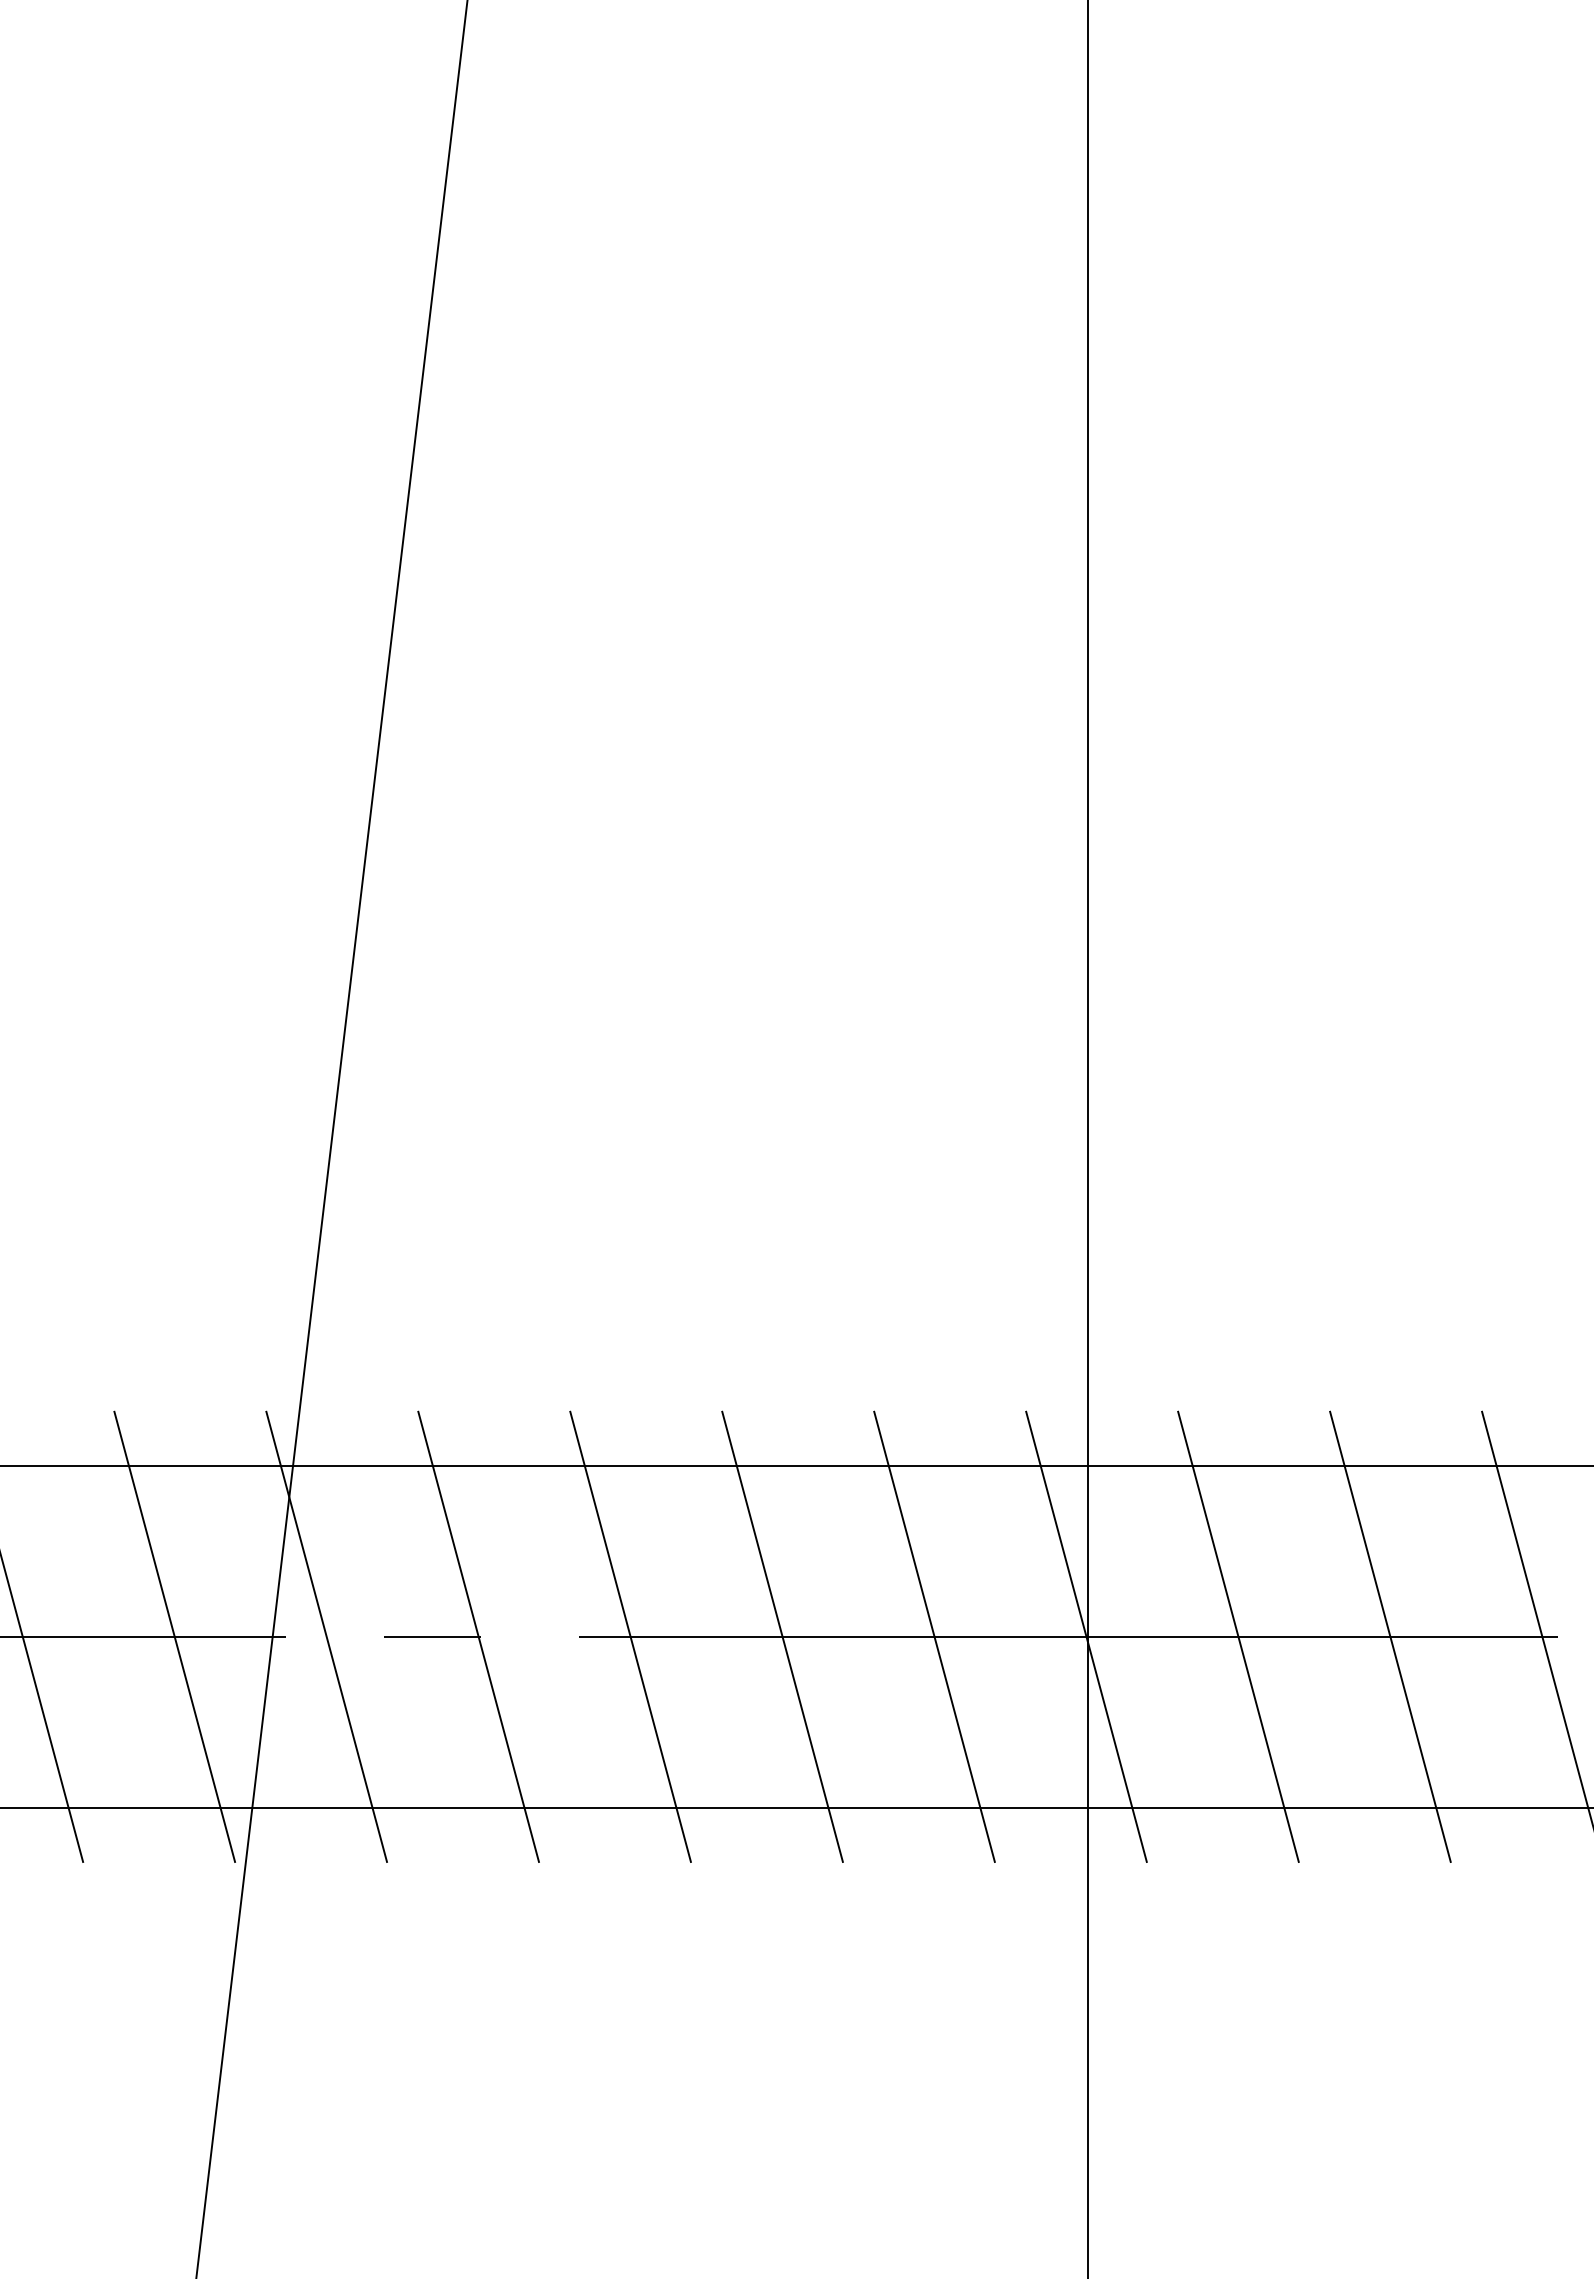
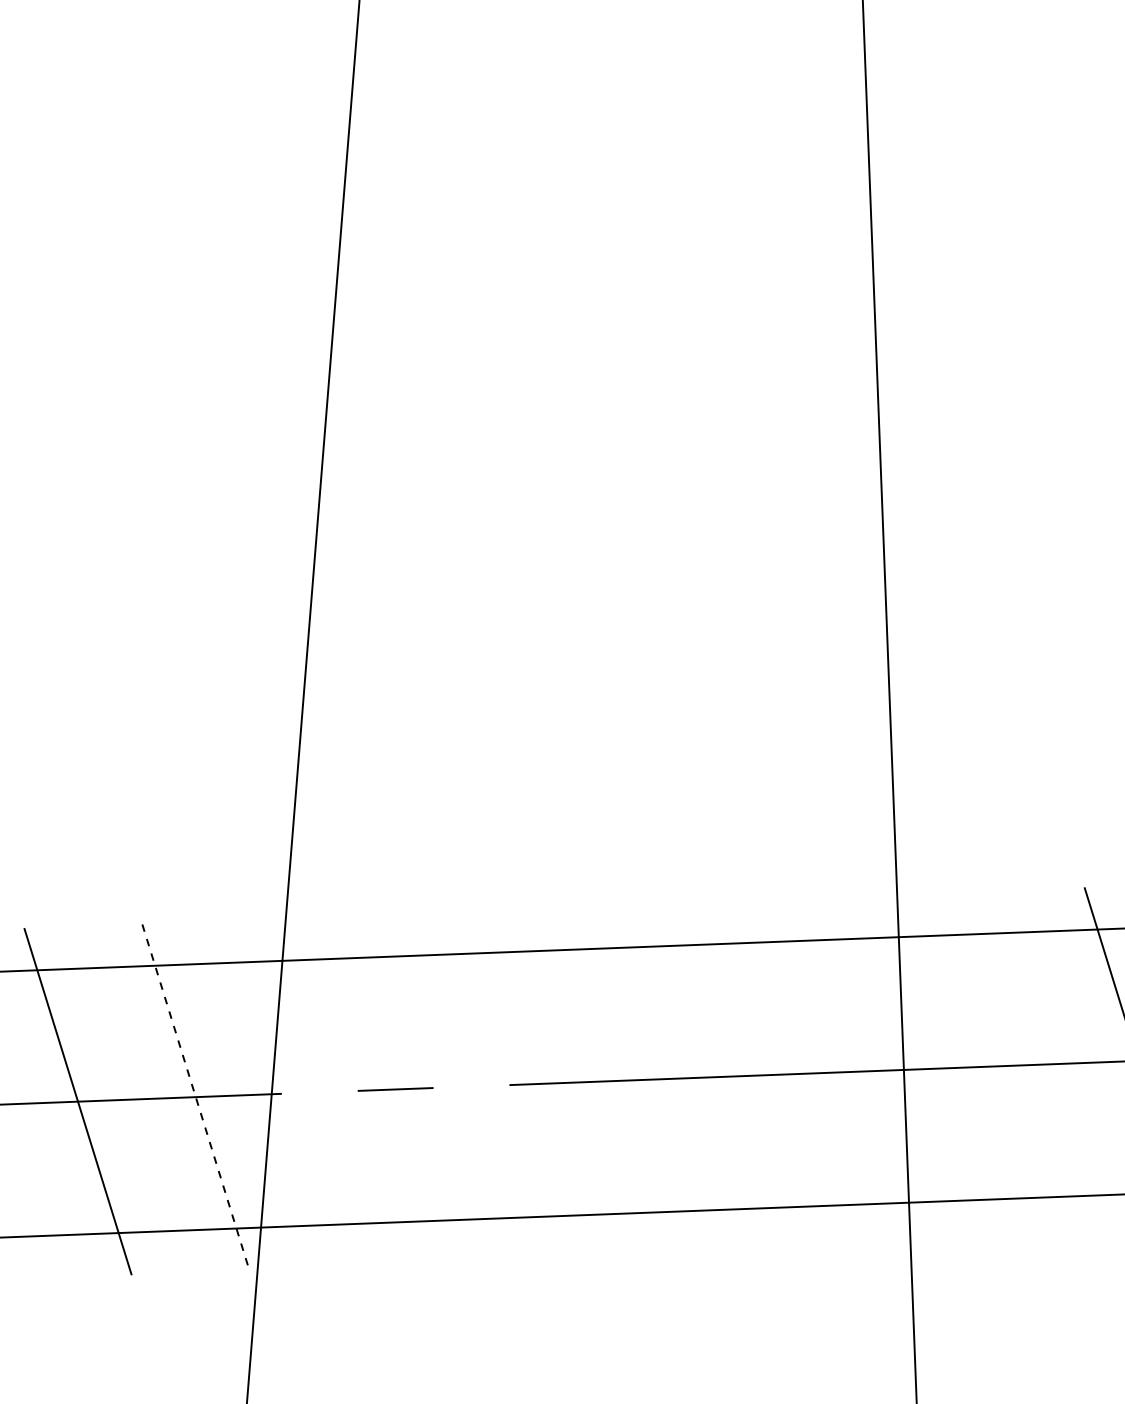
line: (326, 1636) -> (313, 1092), removed
line: (478, 1636) -> (431, 1087), removed
line: (630, 1636) -> (549, 1083), removed
line: (782, 1636) -> (666, 1078), removed
line: (934, 1636) -> (784, 1074), removed
line: (1086, 1636) -> (902, 1069), removed
line: (1238, 1636) -> (1020, 1065), removed
line: (174, 1637) -> (195, 1097), solid -> dashed

